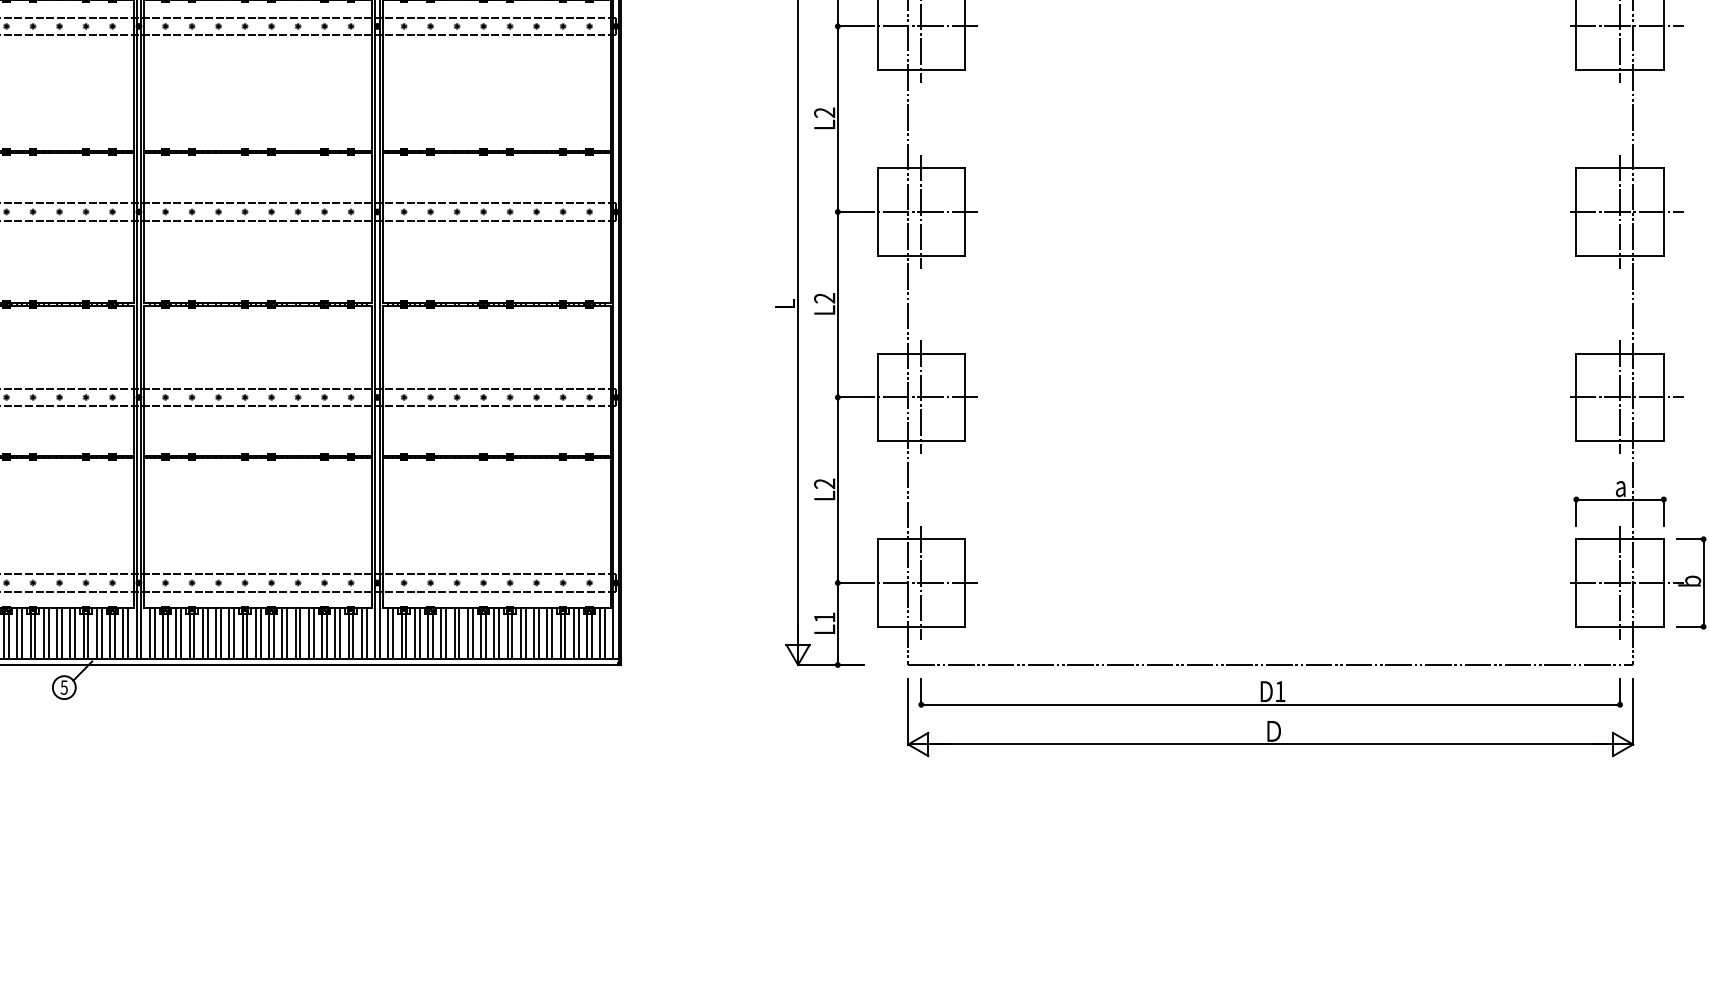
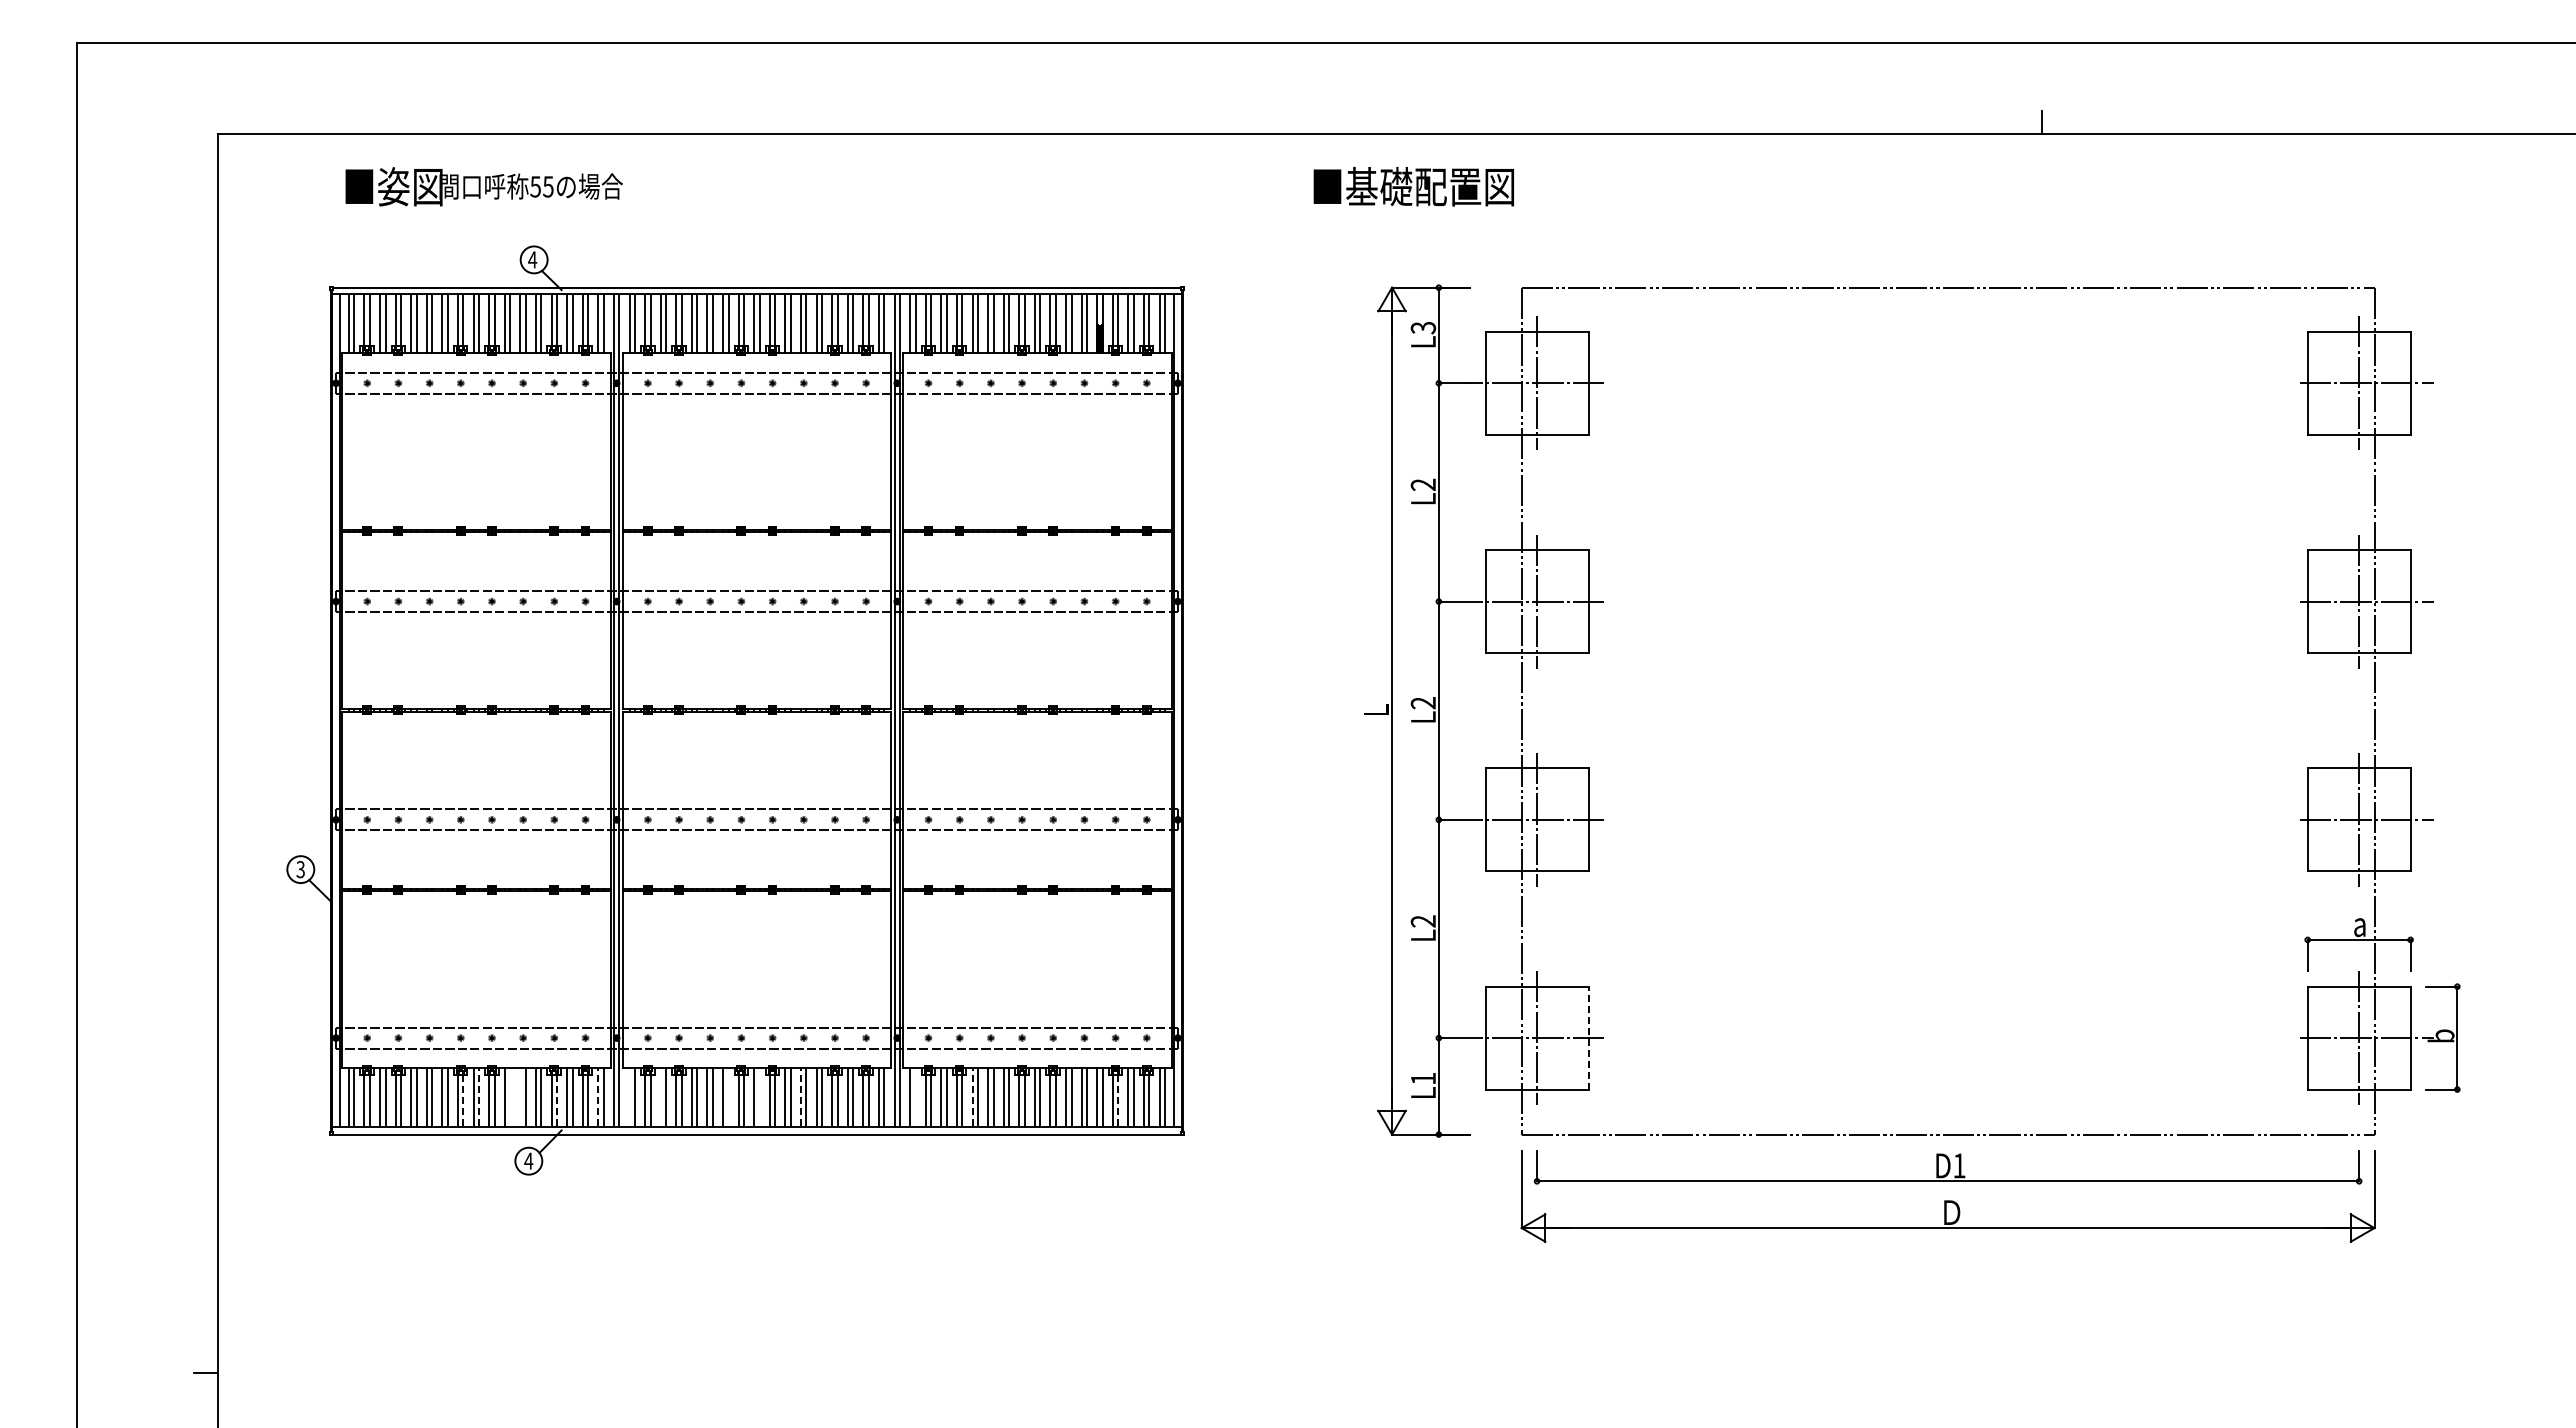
line: (965, 582) -> (1588, 1037), solid -> dashed
line: (22, 632) -> (479, 1096), solid -> dashed
line: (48, 632) -> (510, 1096), removed
line: (57, 632) -> (520, 1096), removed
line: (123, 632) -> (598, 1096), solid -> dashed
line: (149, 632) -> (629, 1096), removed
line: (176, 632) -> (660, 1096), removed
line: (234, 632) -> (728, 1096), removed
line: (260, 632) -> (759, 1096), removed
line: (296, 632) -> (801, 1096), solid -> dashed
line: (392, 632) -> (915, 1096), removed
line: (441, 632) -> (972, 1096), solid -> dashed
line: (8, 636) -> (463, 1100), solid -> dashed
line: (88, 636) -> (557, 1100), solid -> dashed
line: (565, 636) -> (1118, 1100), solid -> dashed
text: (64, 687) -> (528, 1160), 5 -> 4

